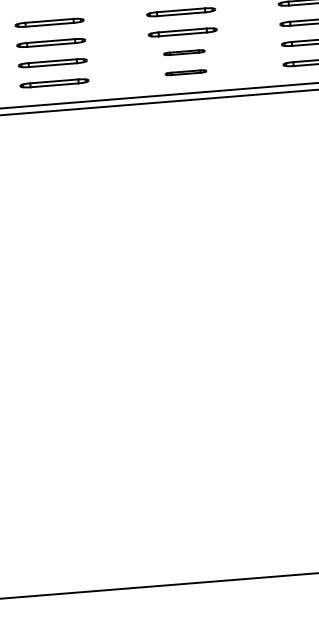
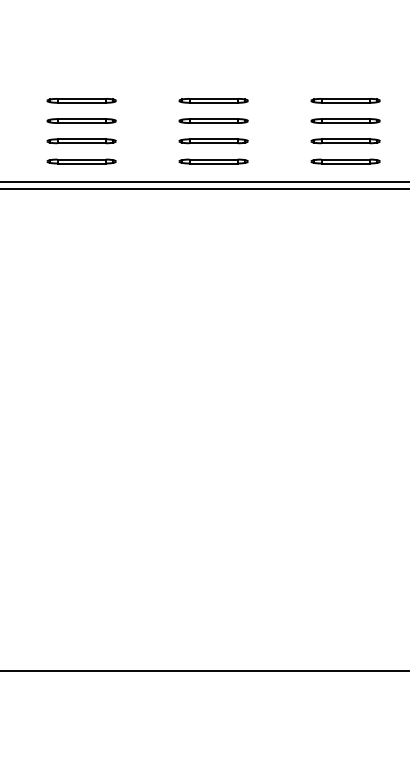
part: (184, 52) -> (213, 141), size x1.67
part: (185, 72) -> (213, 161), size x1.67

